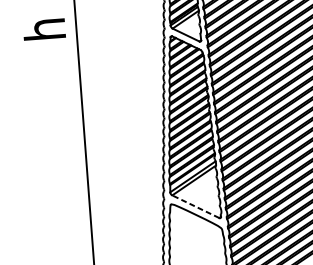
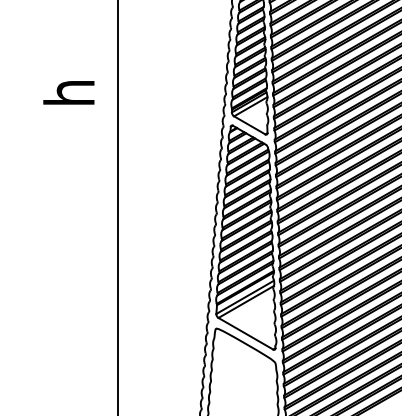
text: (43, 29) -> (68, 92), moved
line: (195, 206) -> (245, 333), dashed -> solid

